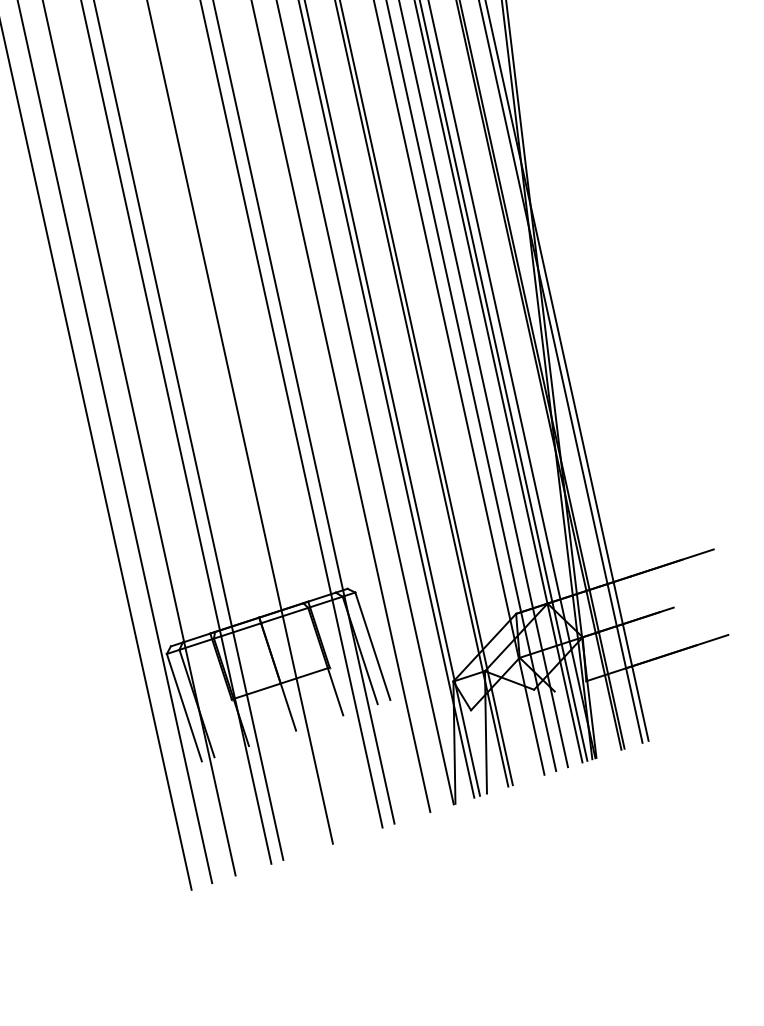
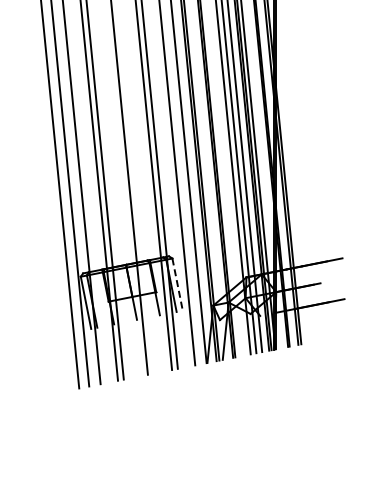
line: (372, 646) -> (177, 284), solid -> dashed

